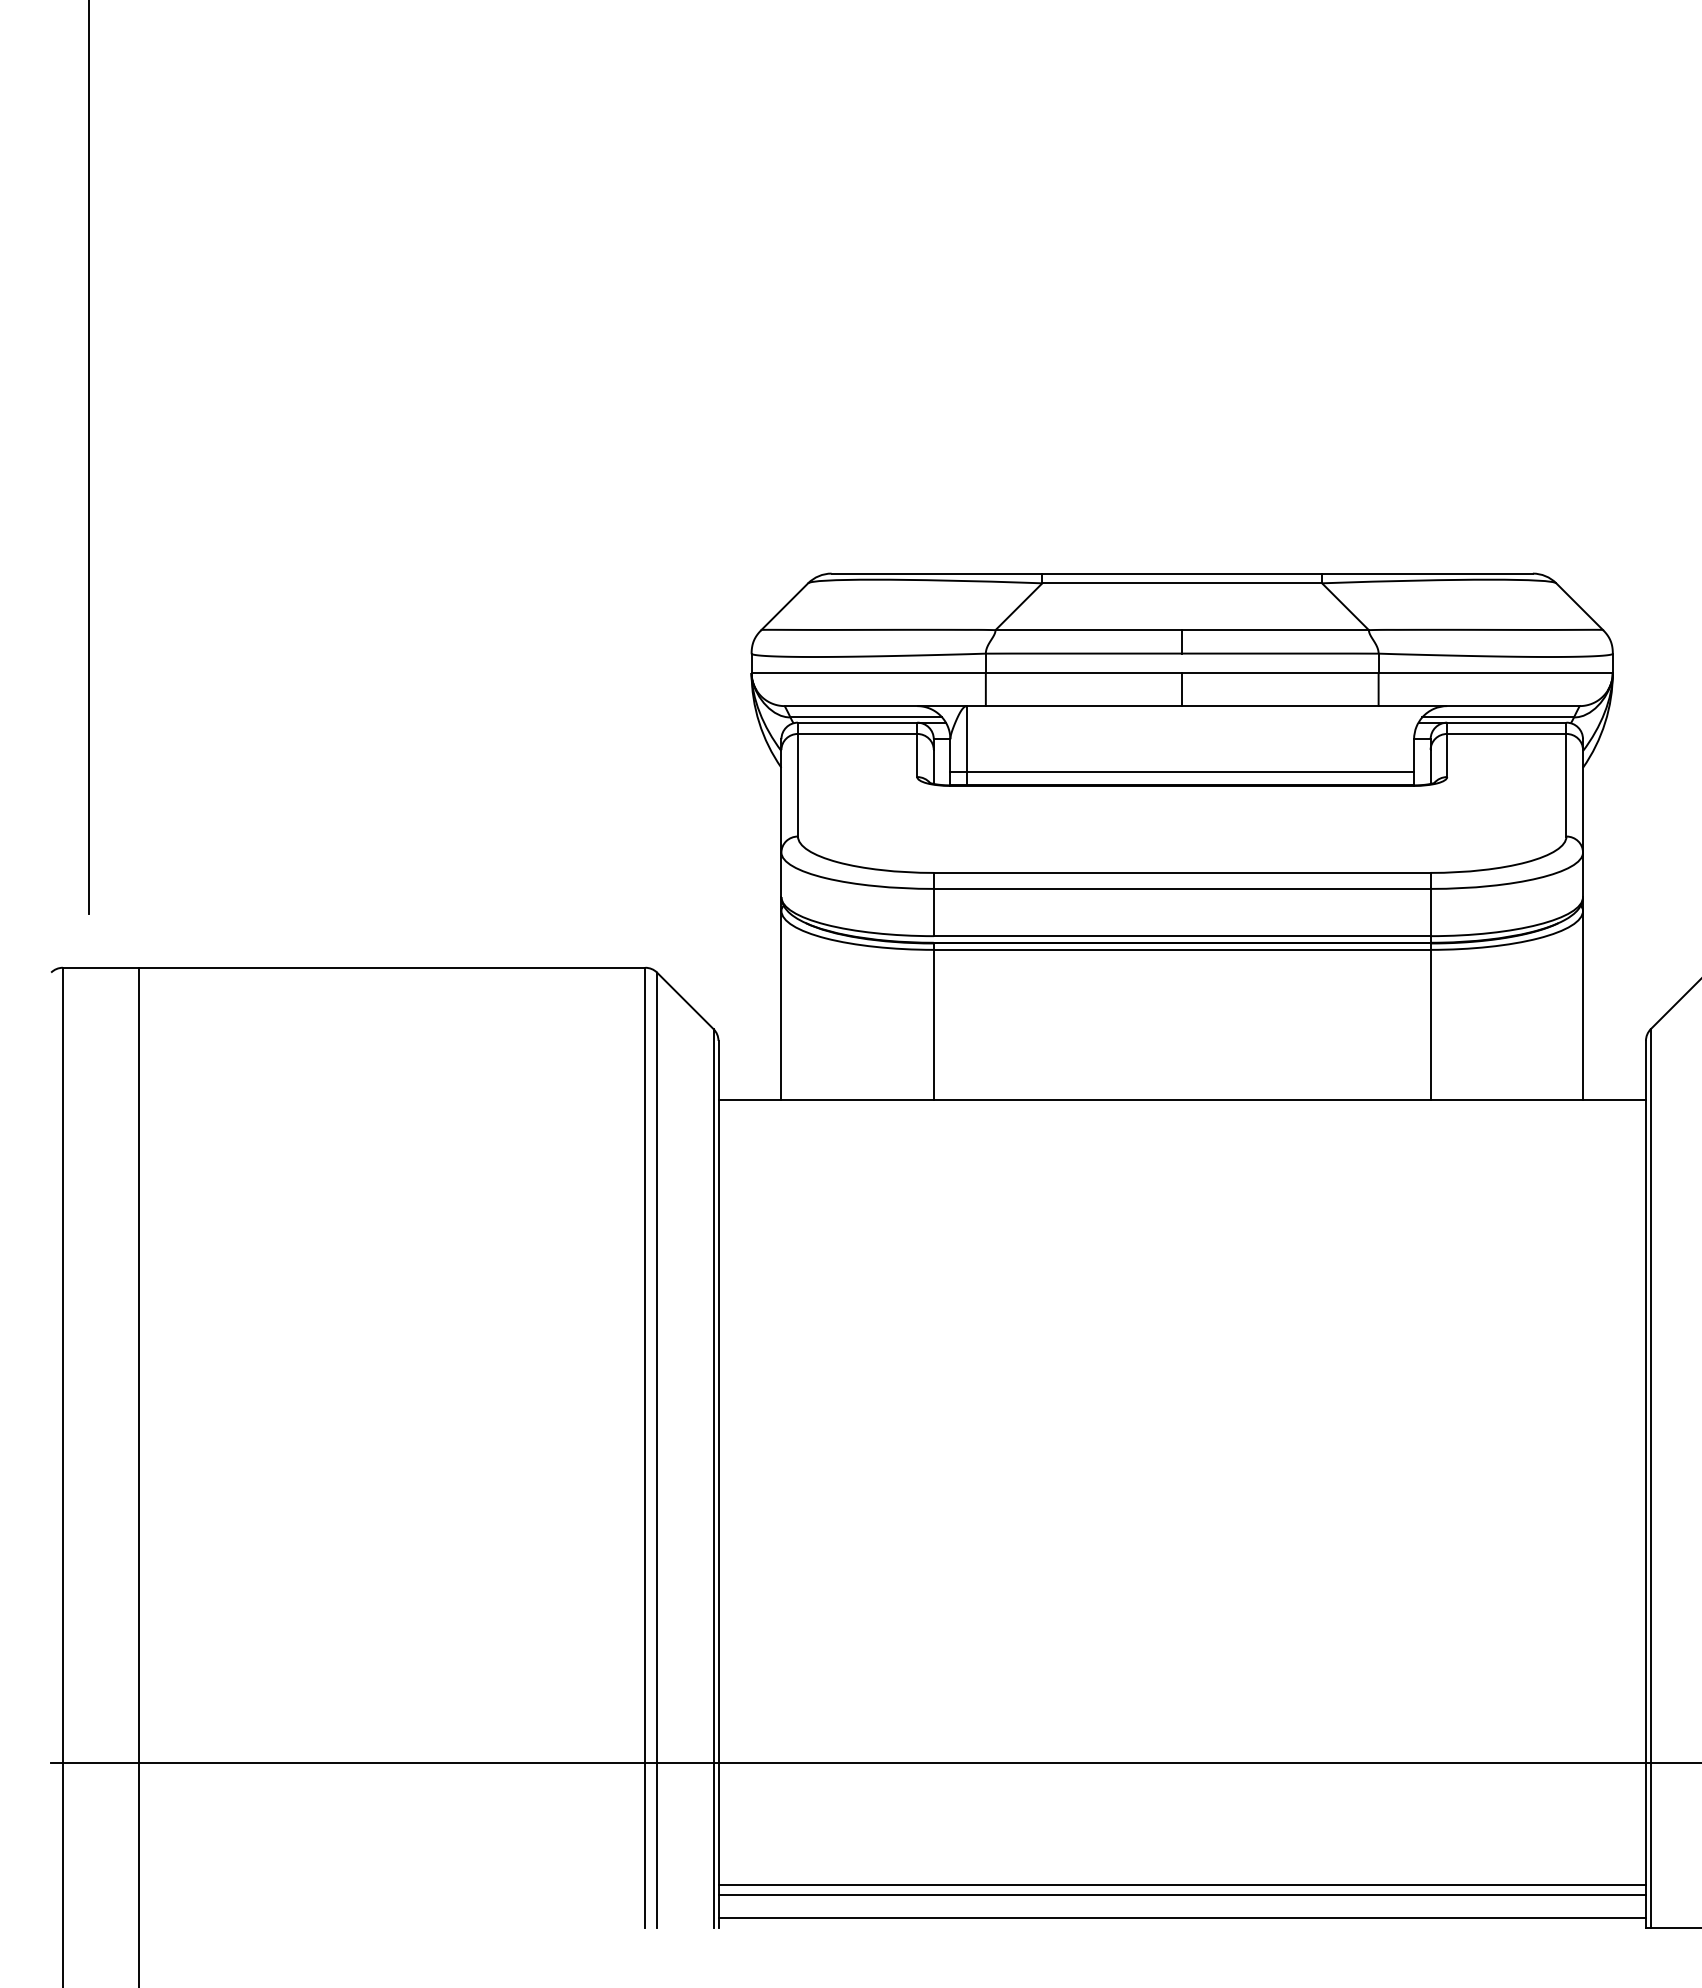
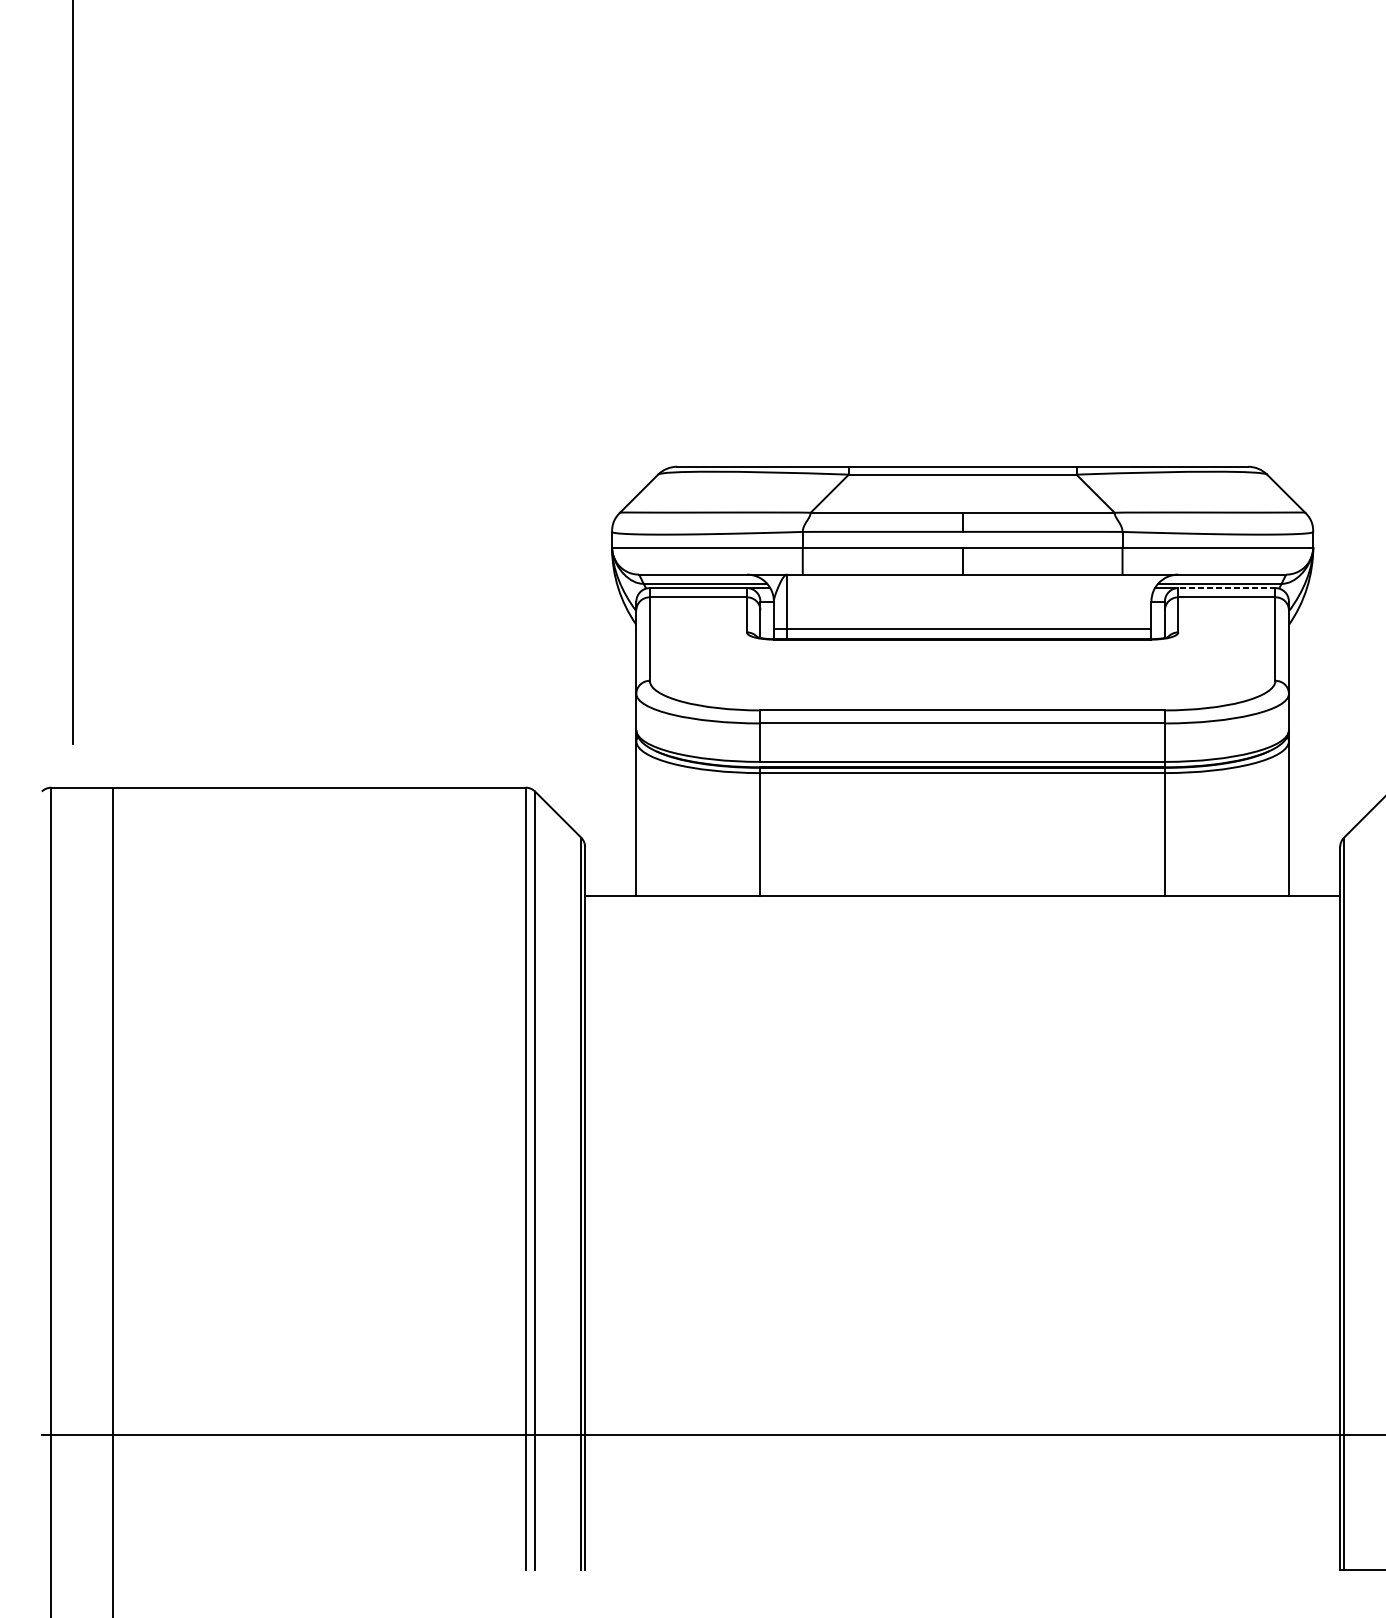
line: (1506, 722) -> (1226, 587), solid -> dashed
line: (1181, 1885) -> (962, 1534), removed
line: (1181, 1895) -> (962, 1542), removed
line: (1181, 1918) -> (962, 1561), removed

